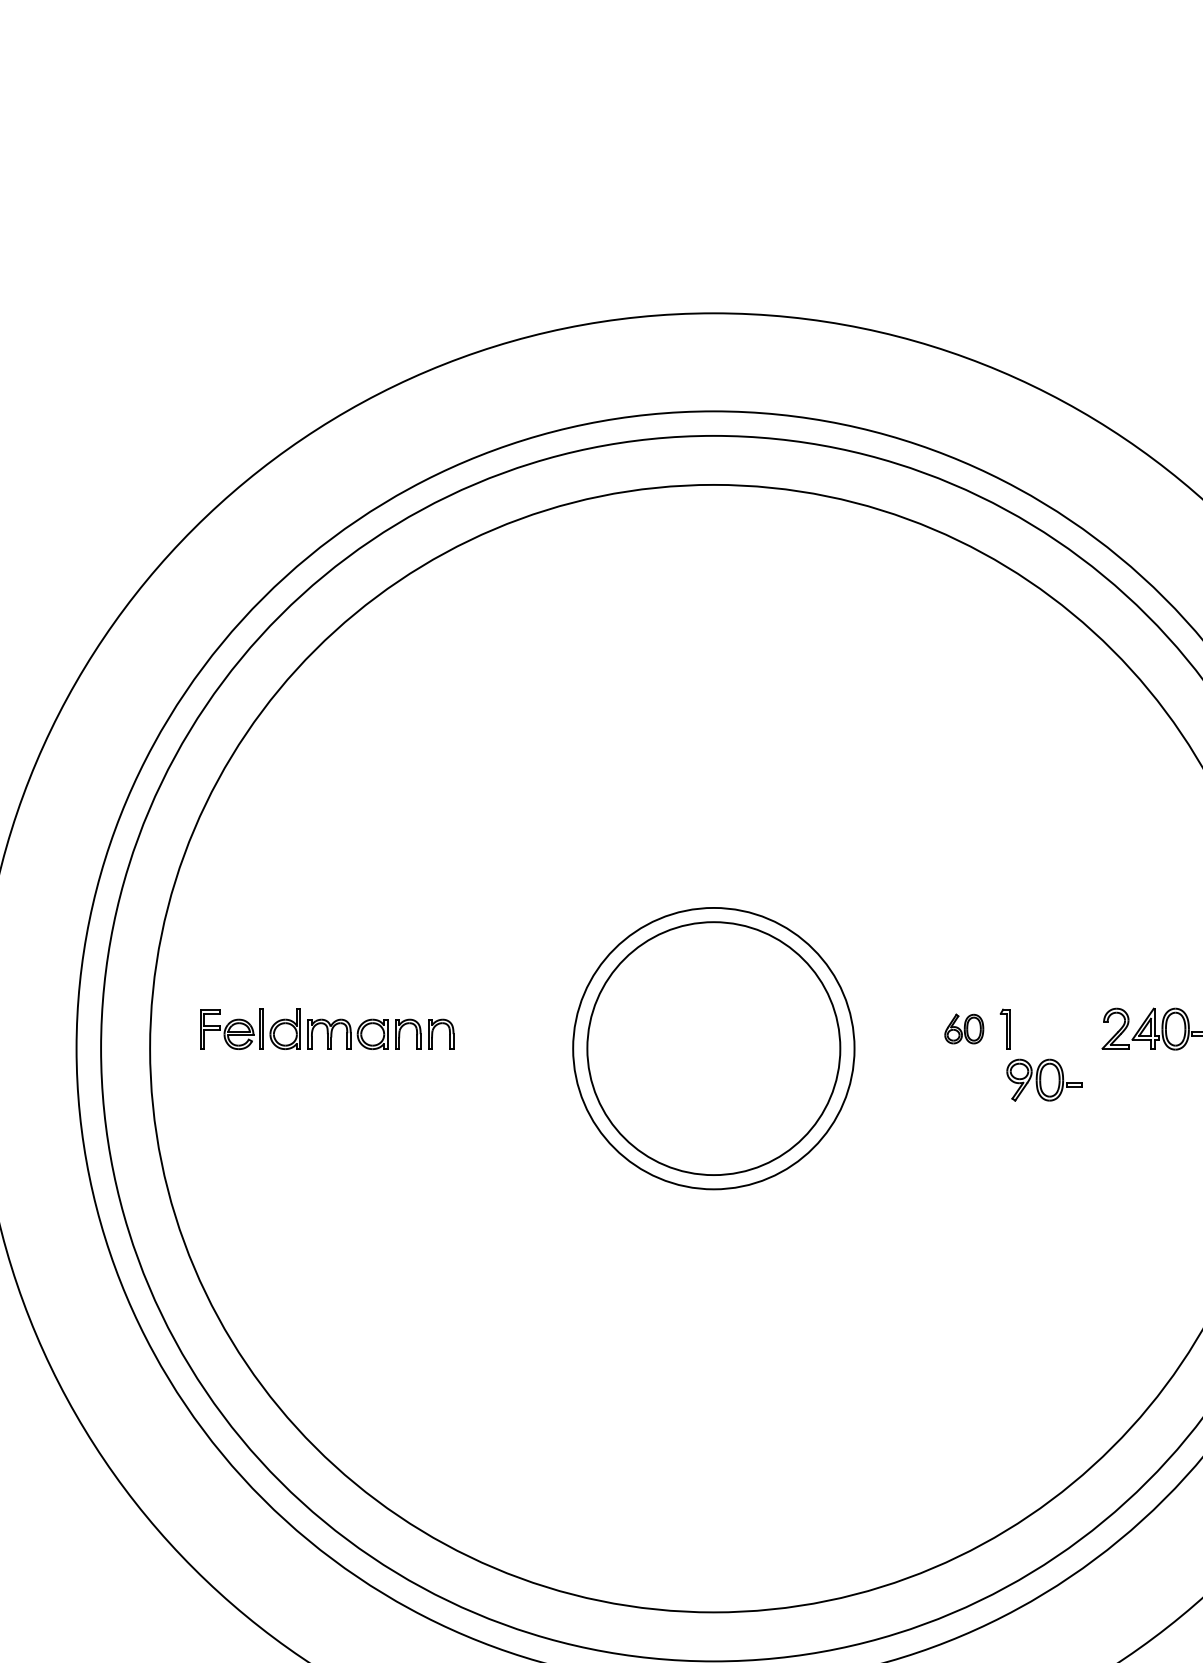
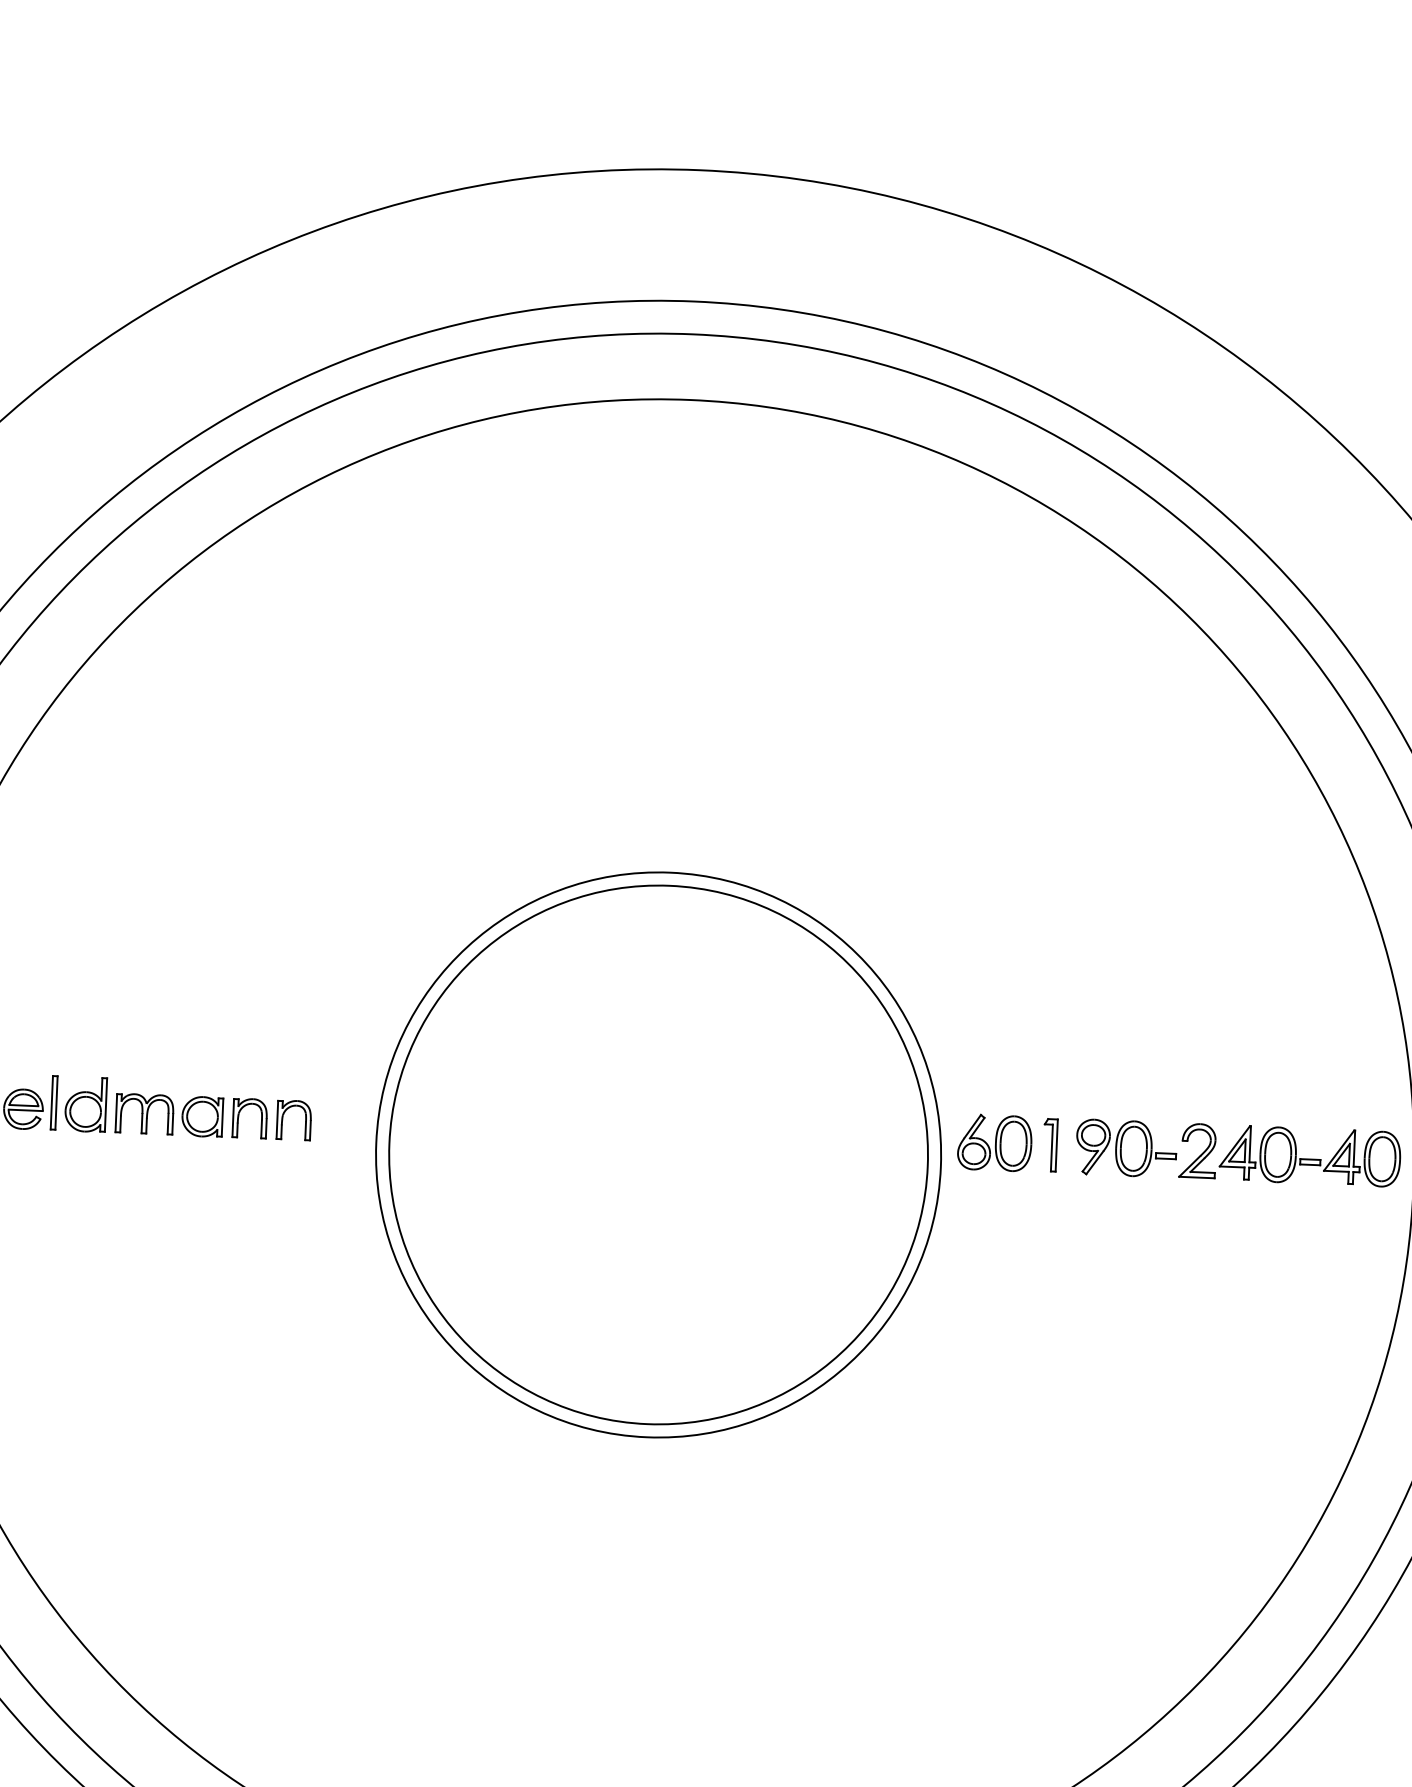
part: (964, 1028) -> (995, 1142), size x1.43
circle: (713, 1048) -> (658, 1154), size x1.43
circle: (713, 1048) -> (658, 1154), size x1.67
part: (1044, 1079) -> (1126, 1147), moved

